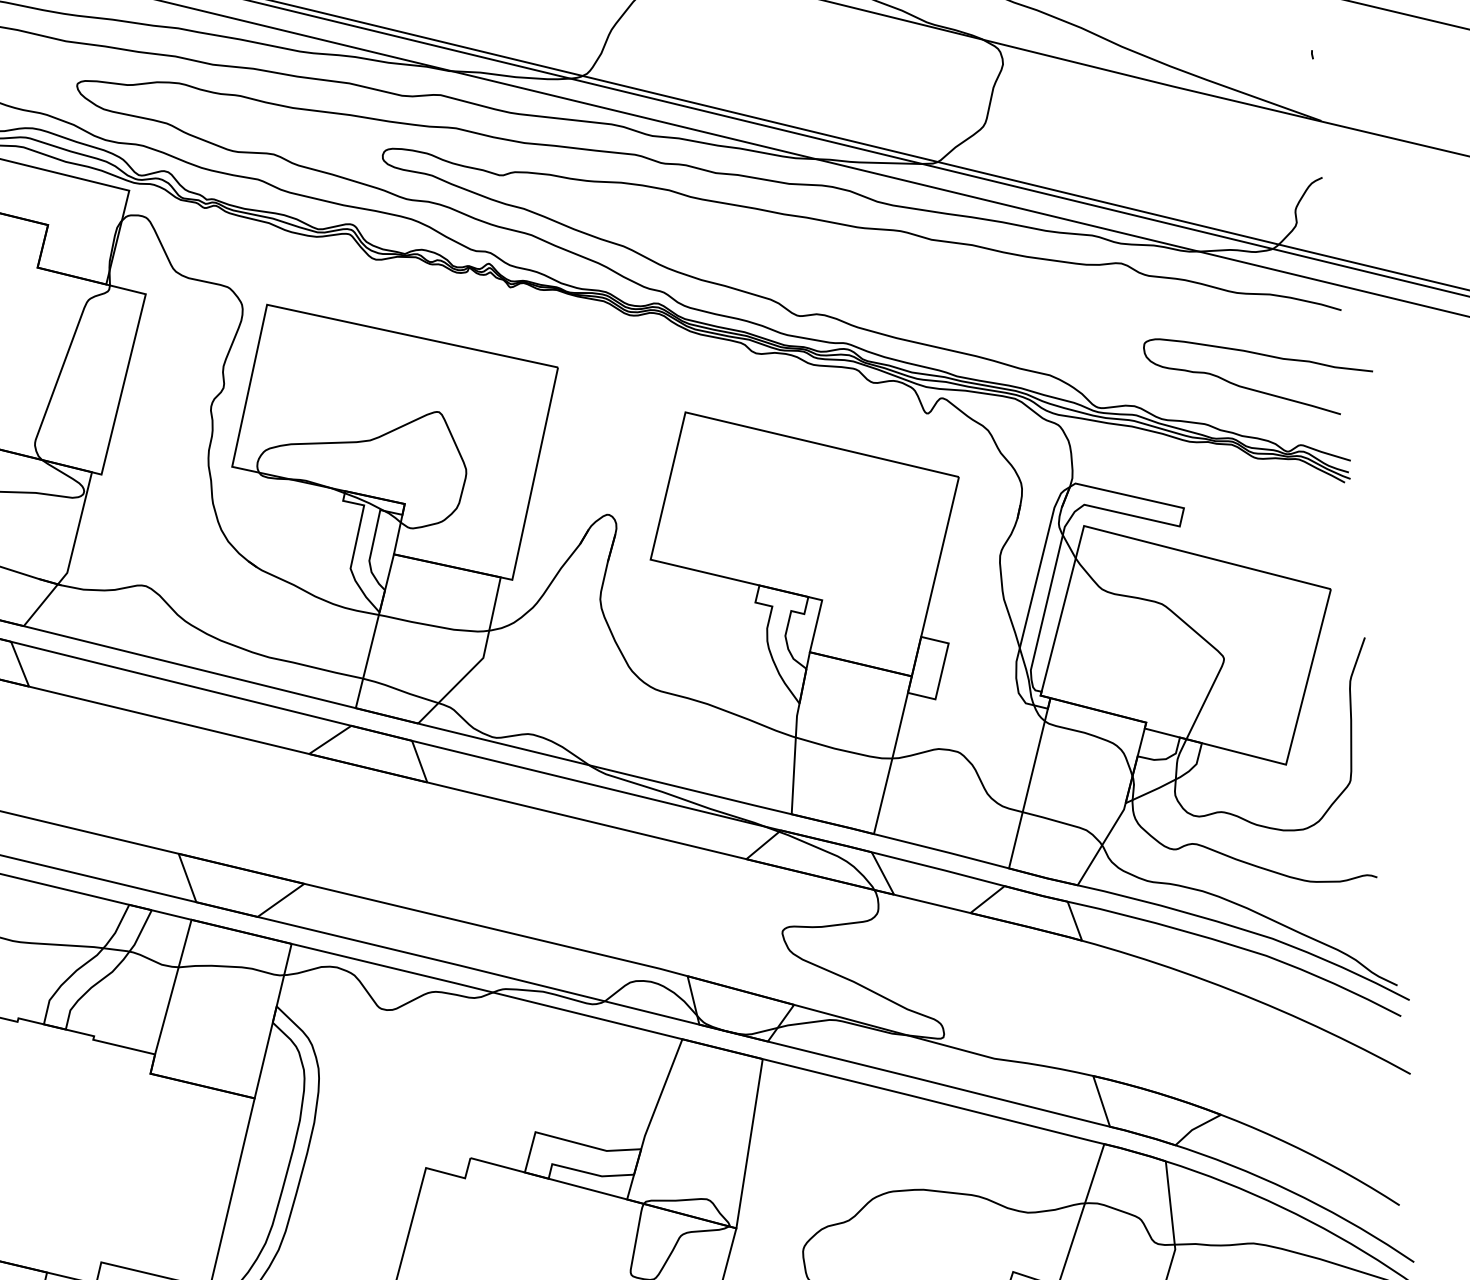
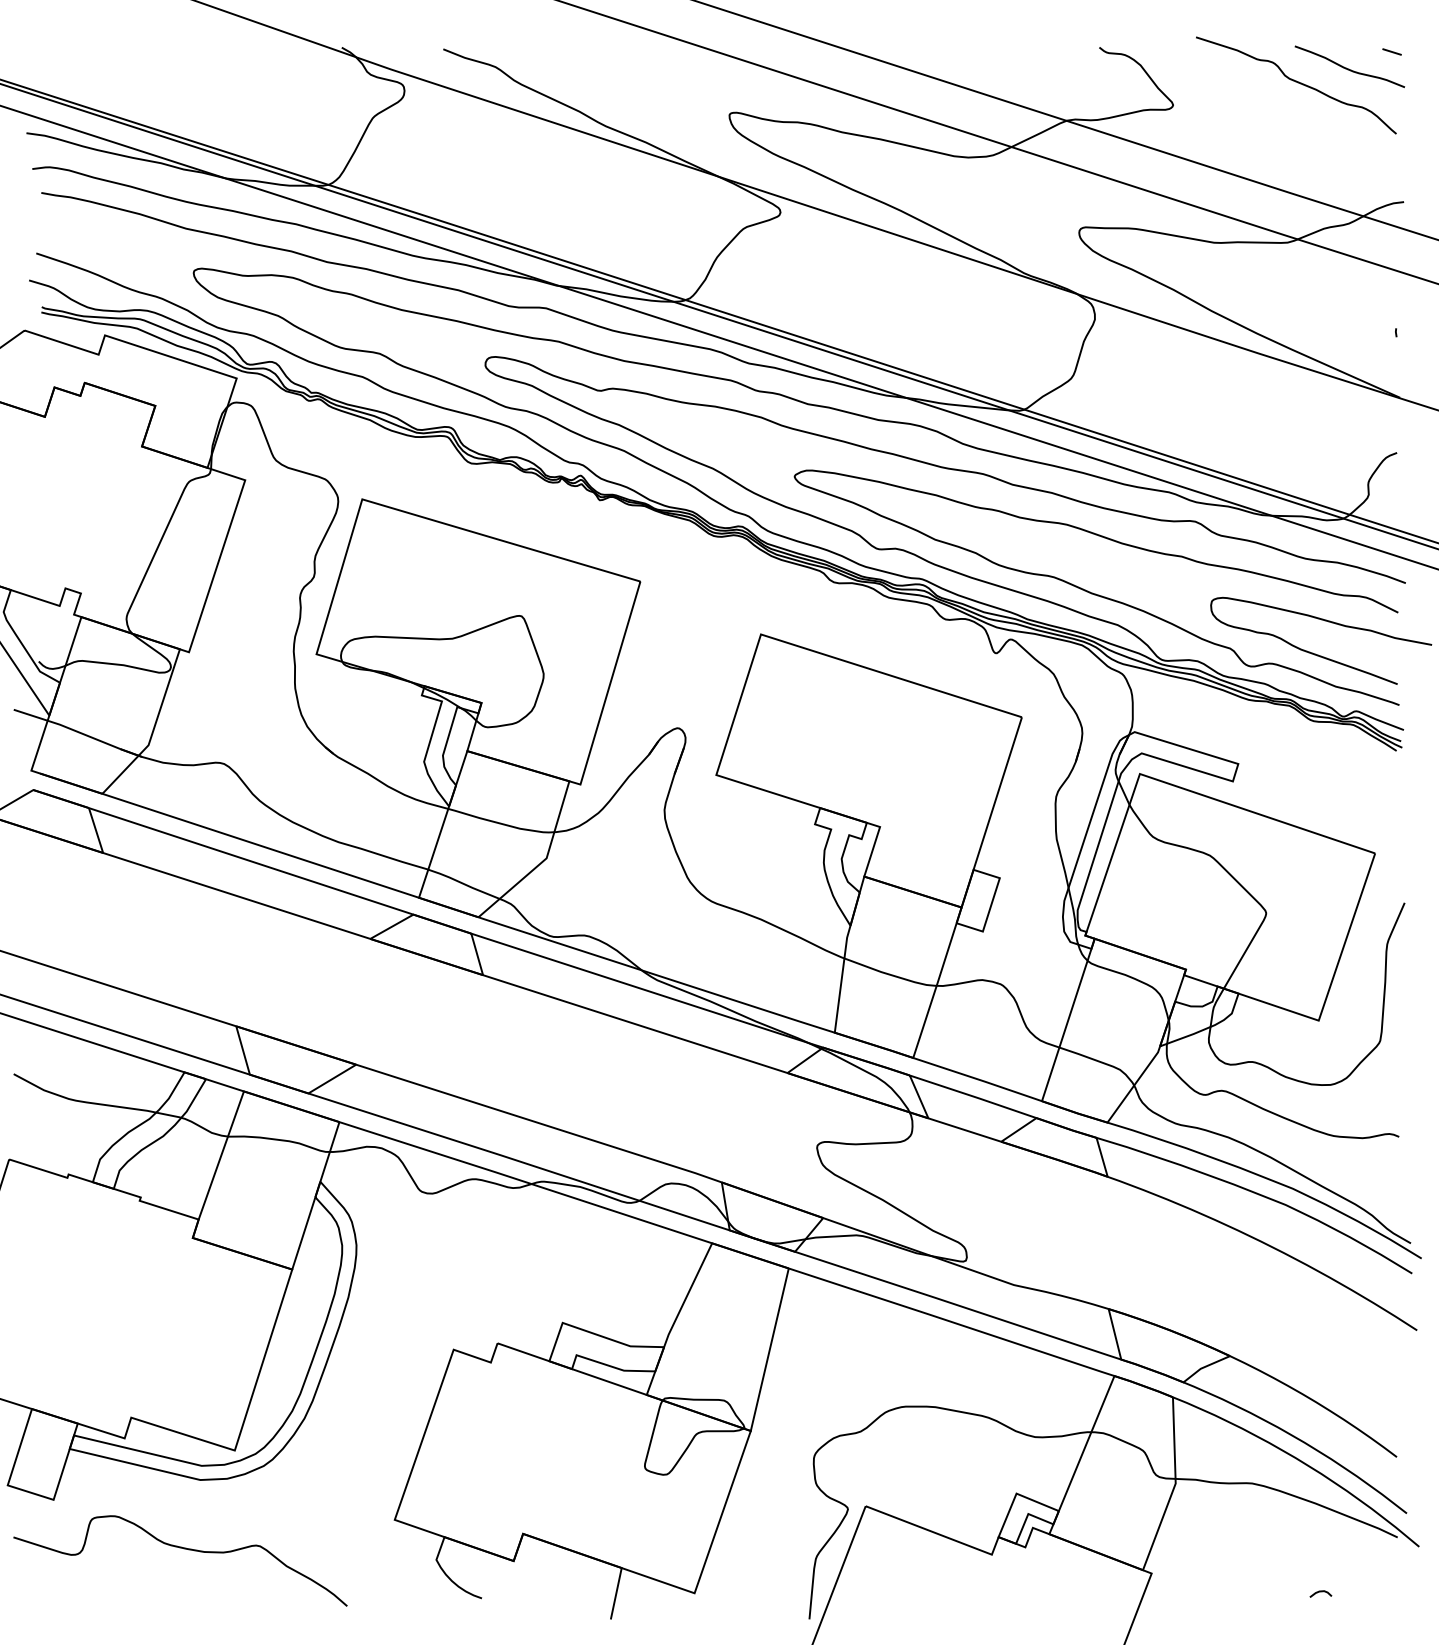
curve: (1024, 344) -> (1095, 593), added

